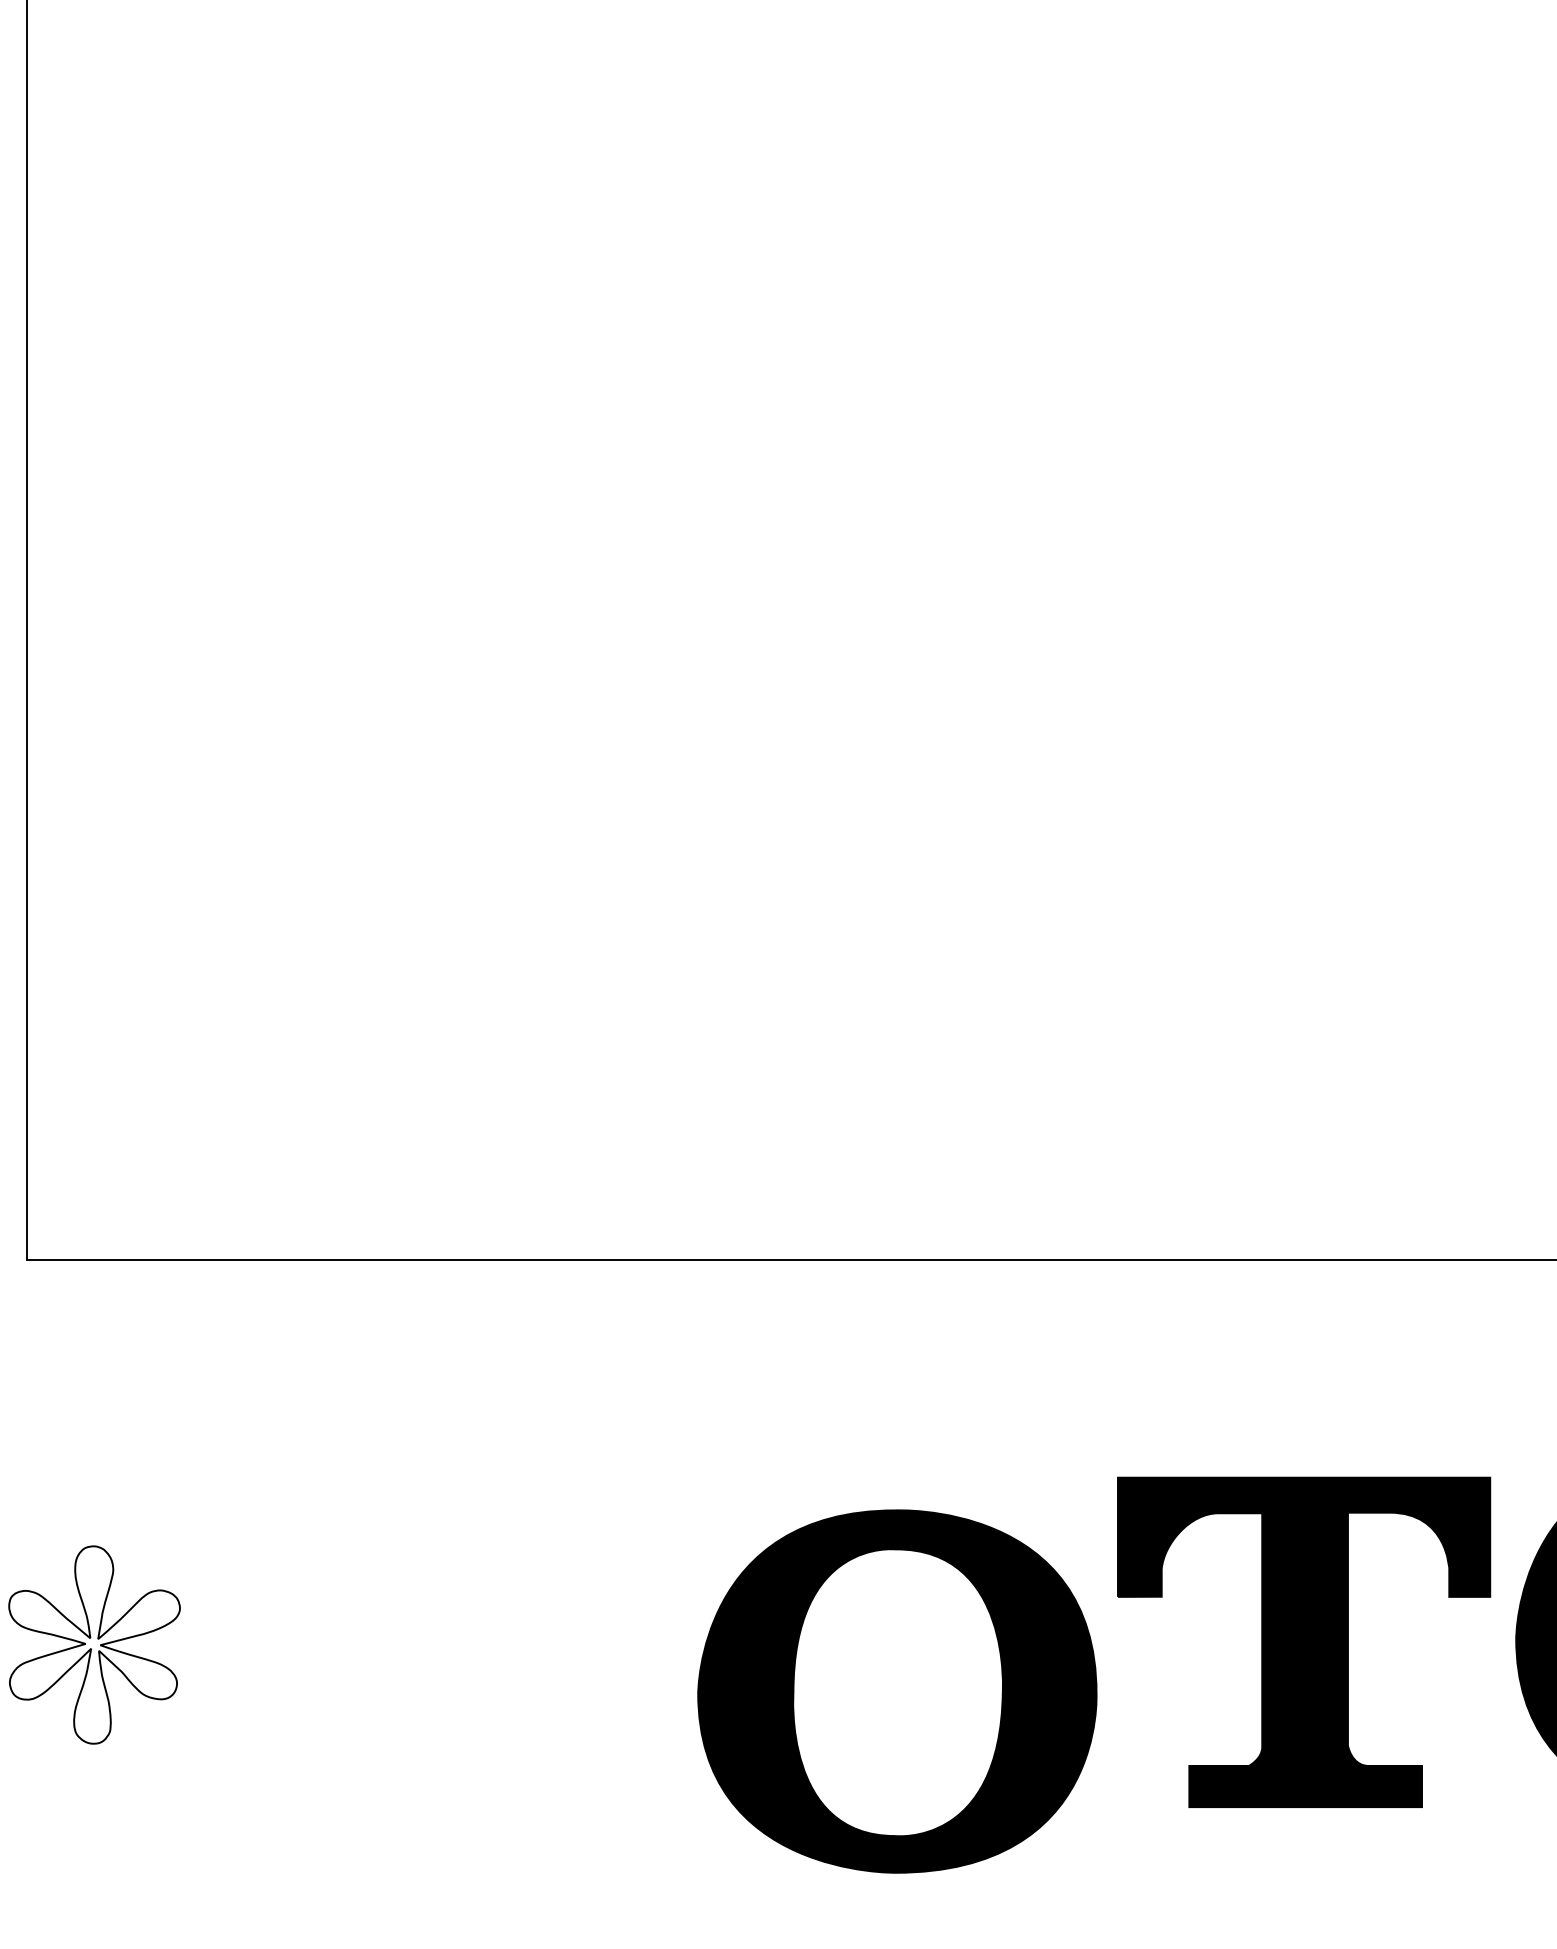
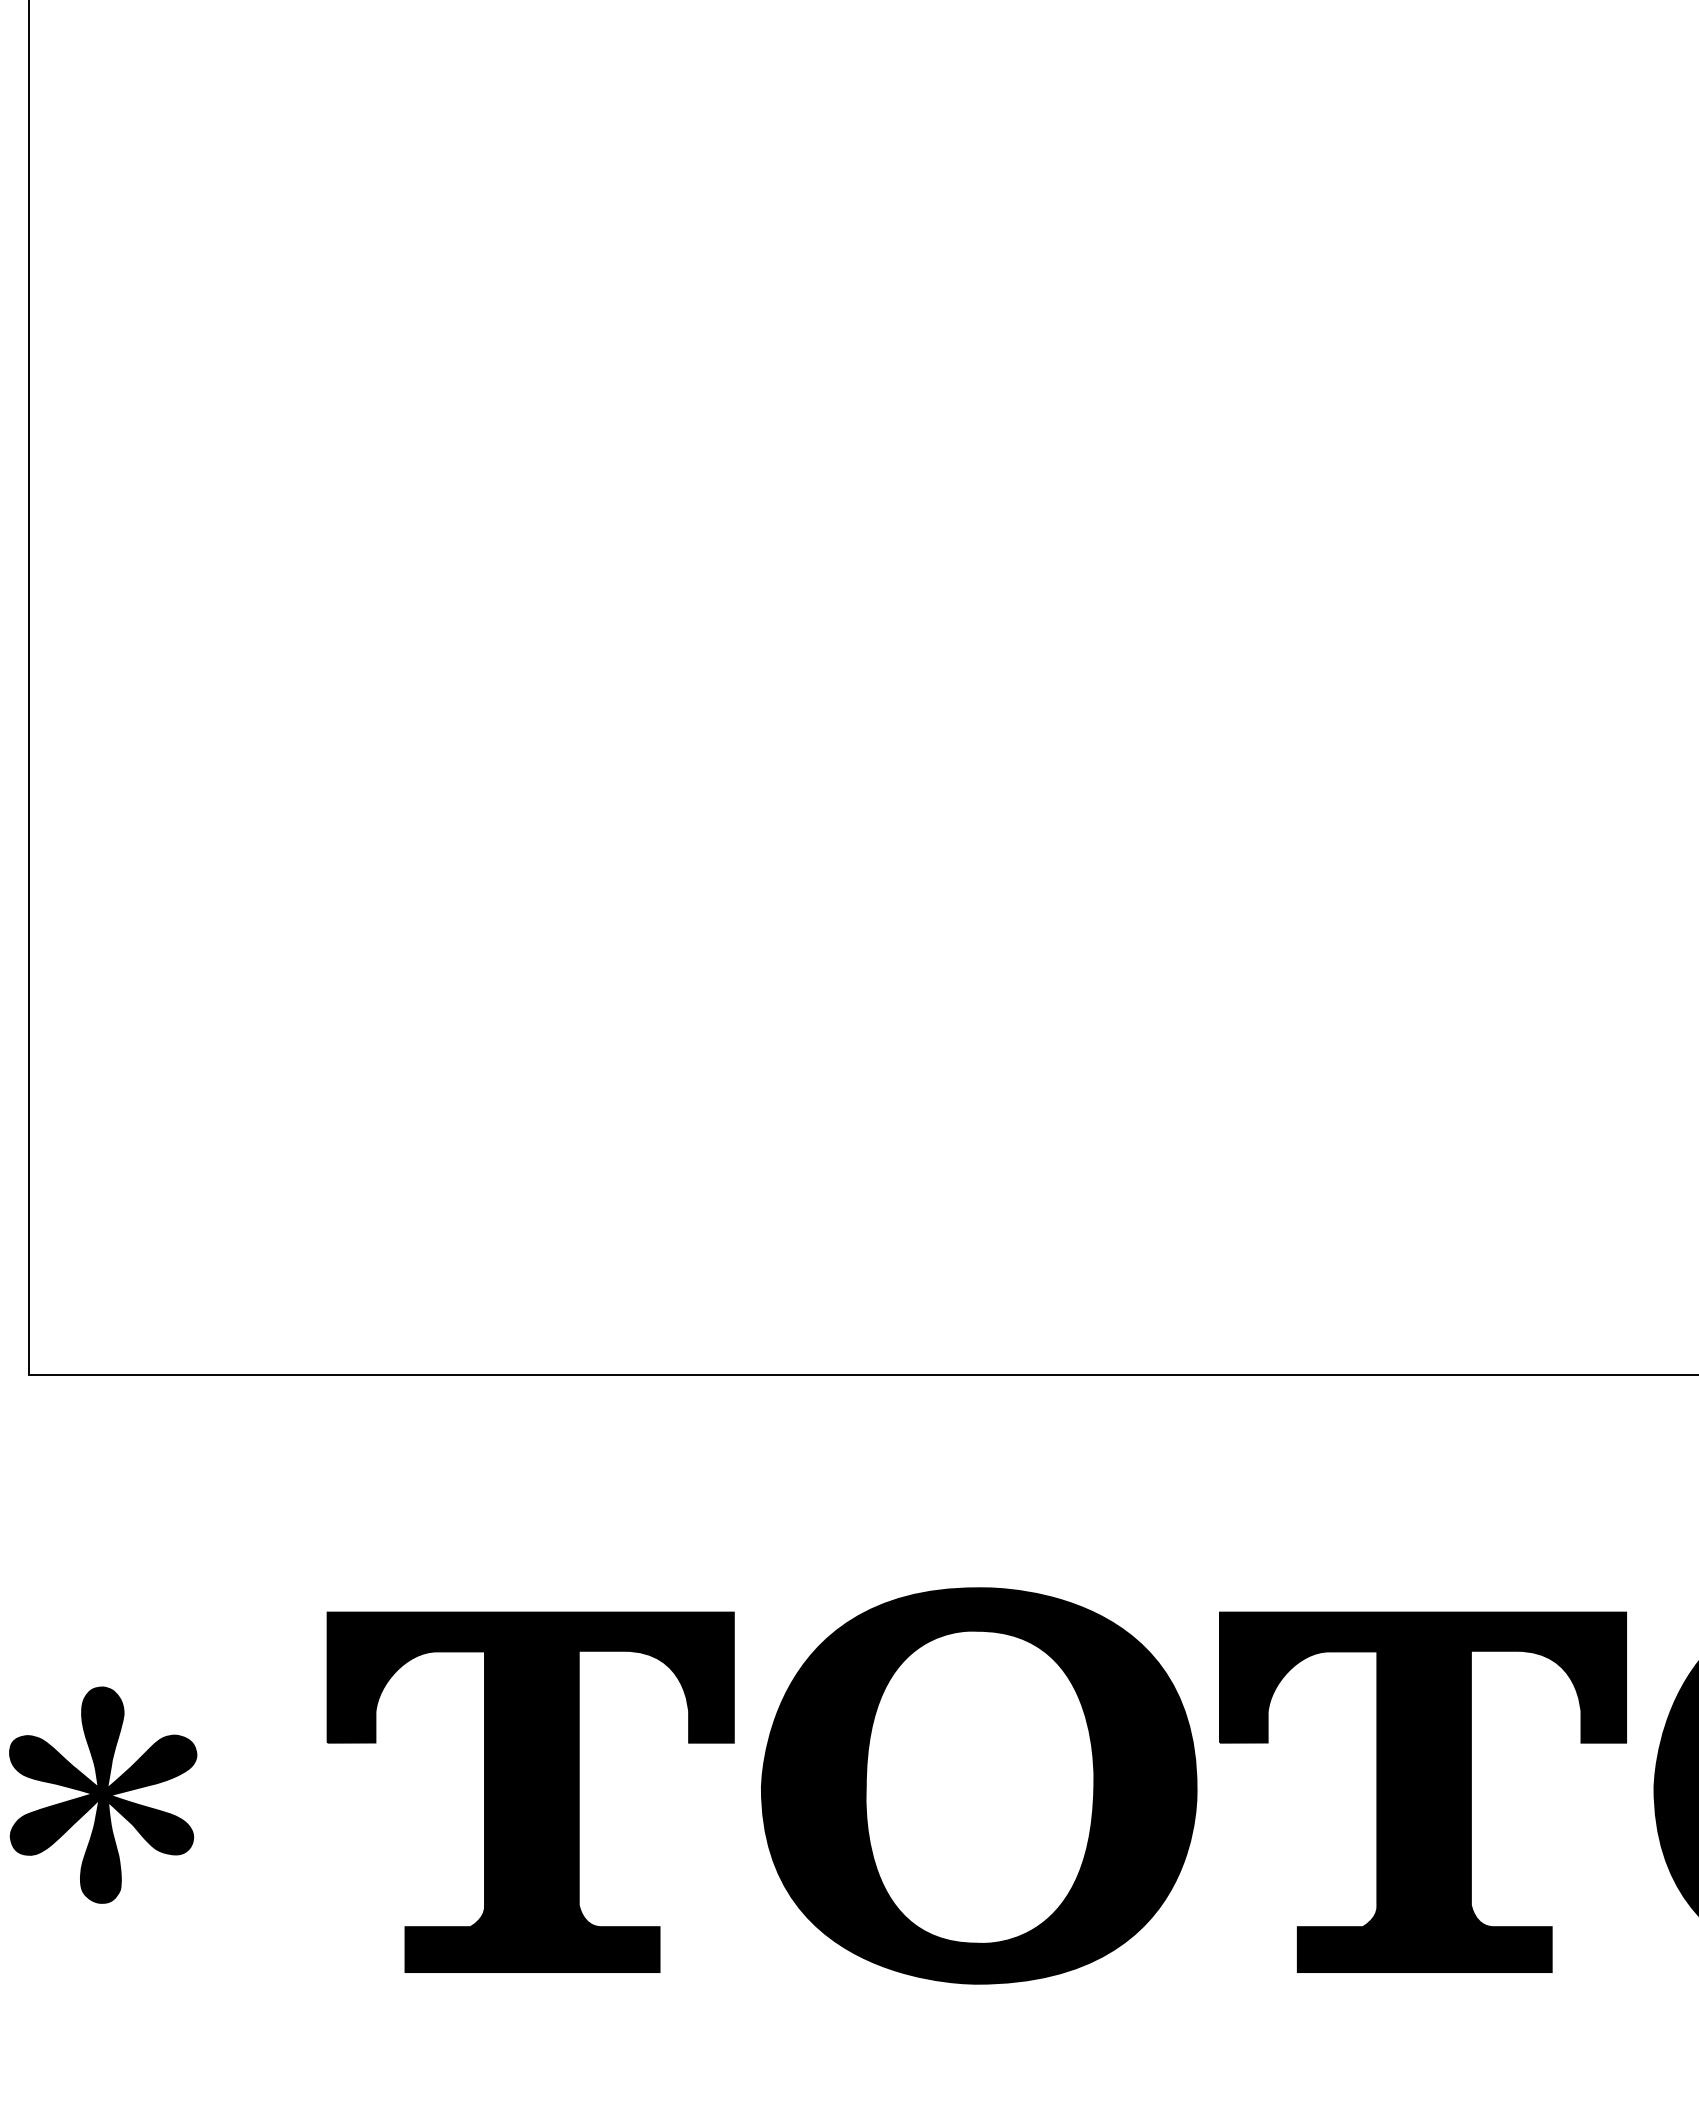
part: (486, 1641) -> (530, 1791), added
fill: (94, 1644) -> (103, 1794), added
part: (897, 1691) -> (979, 1785), moved

